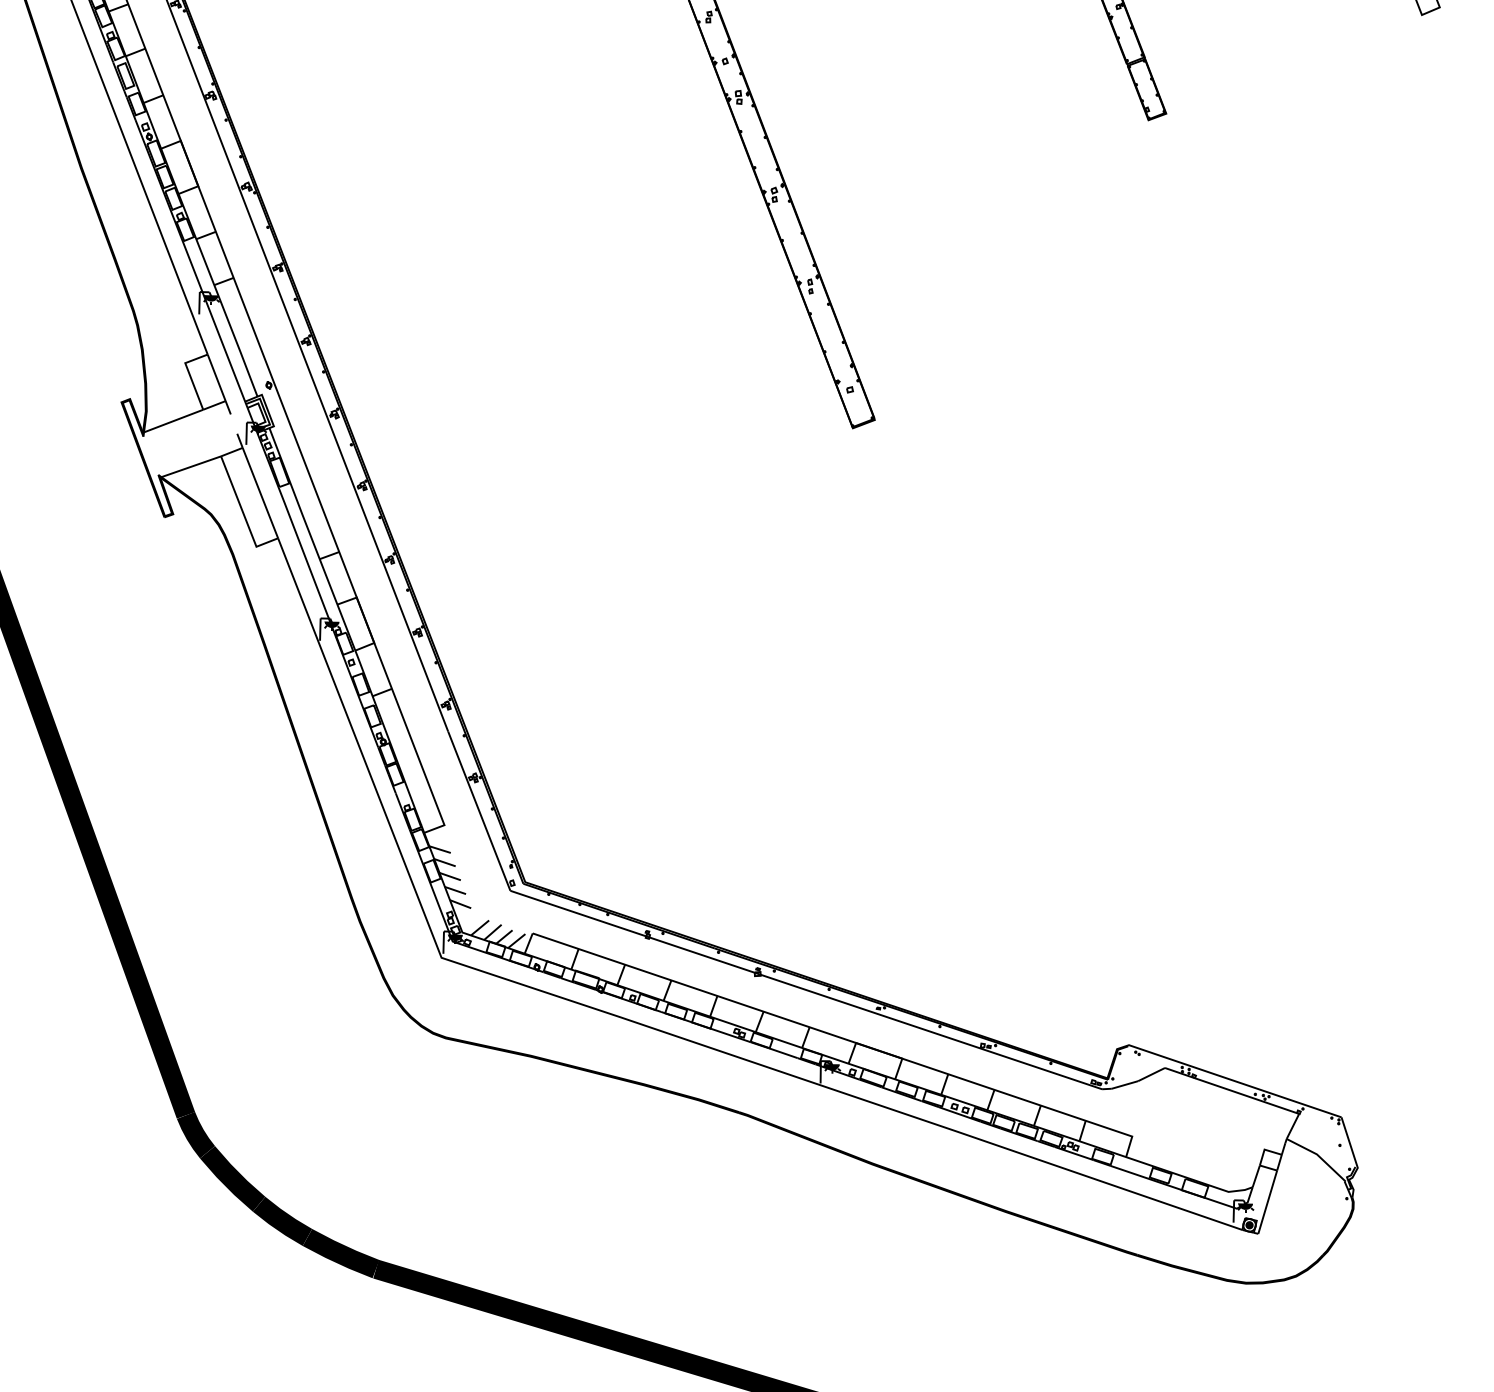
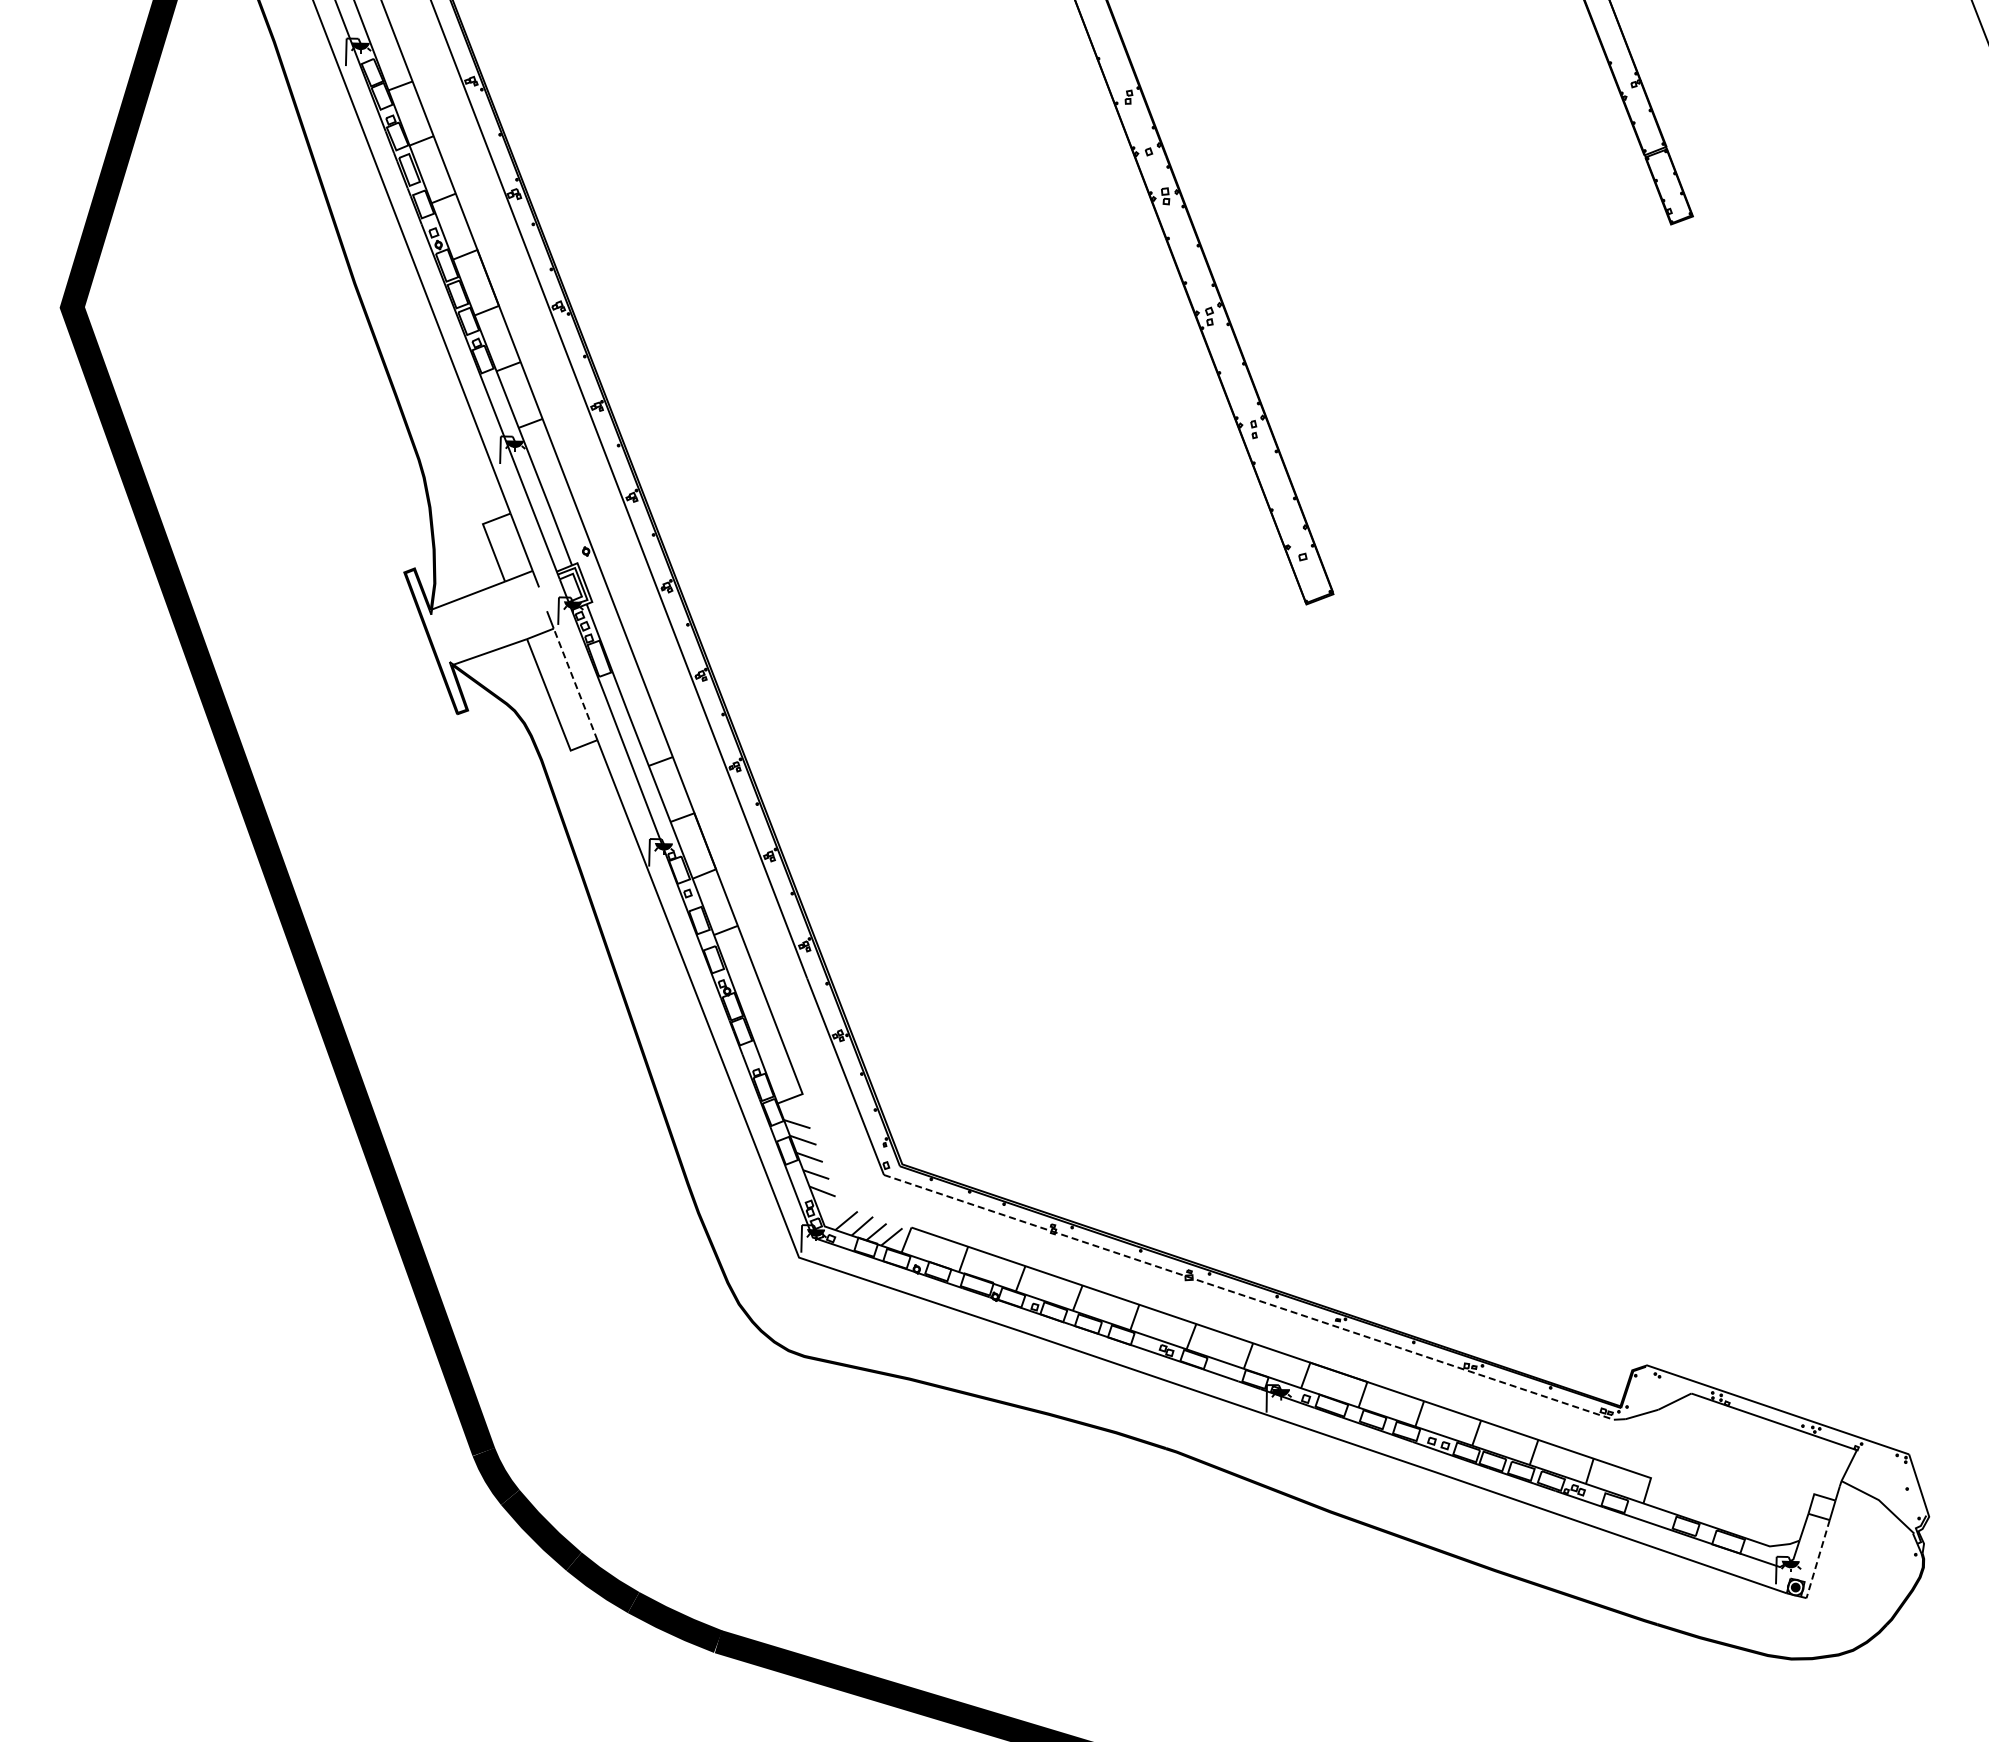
line: (260, 493) -> (575, 684), solid -> dashed
line: (805, 990) -> (1248, 1297), solid -> dashed
line: (1268, 1202) -> (1818, 1559), solid -> dashed

